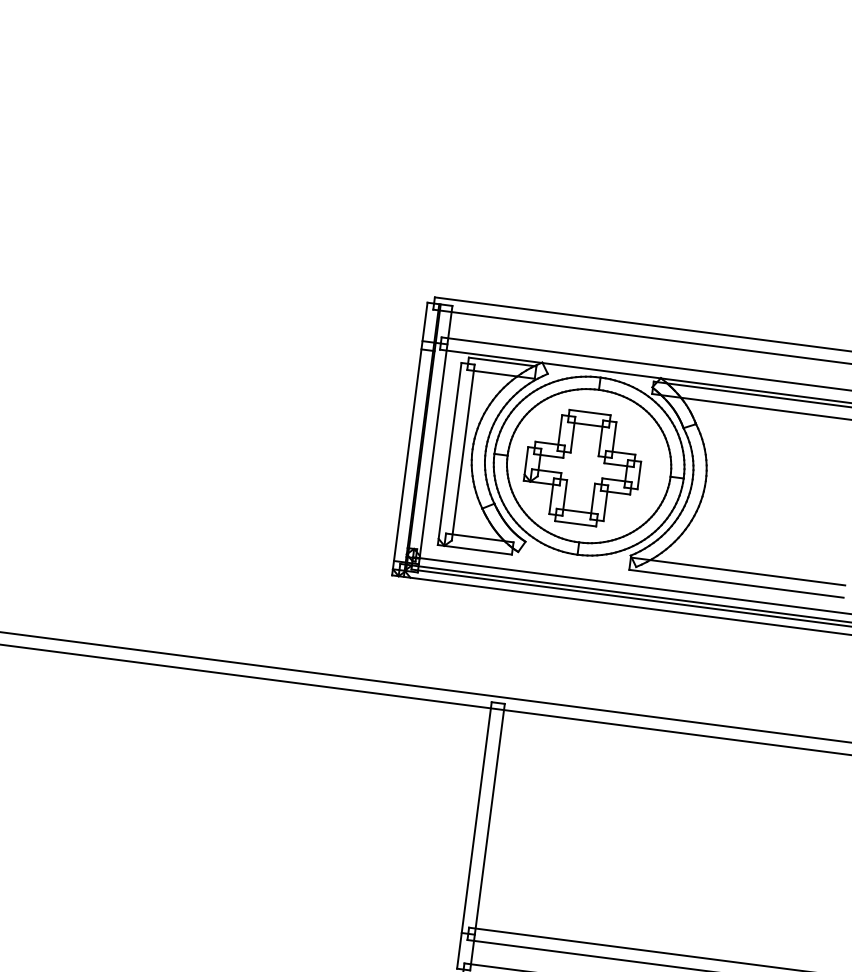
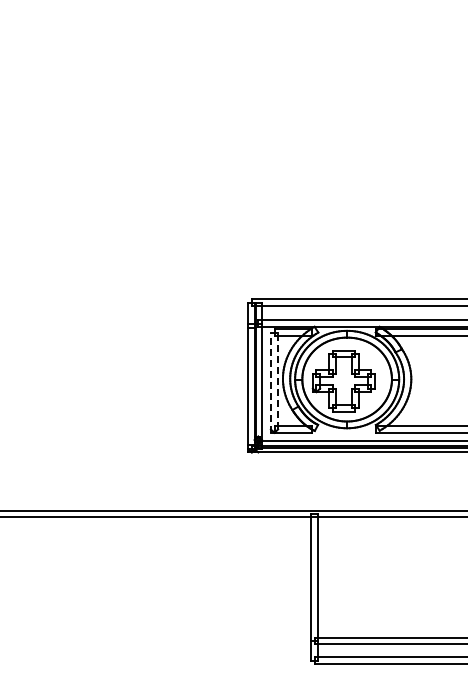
line: (464, 451) -> (278, 380), solid -> dashed
line: (449, 453) -> (270, 382), solid -> dashed

